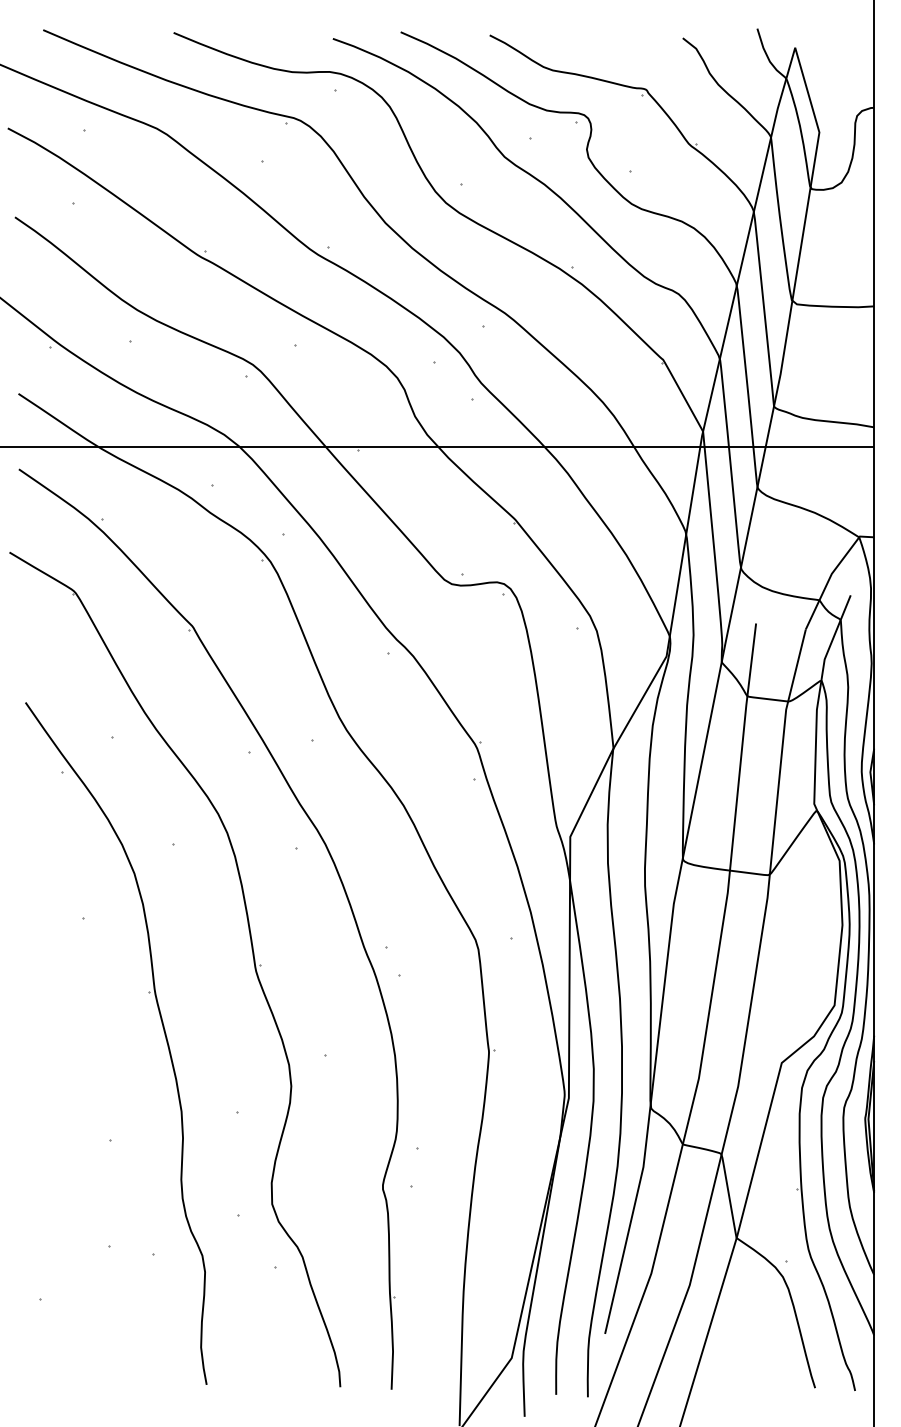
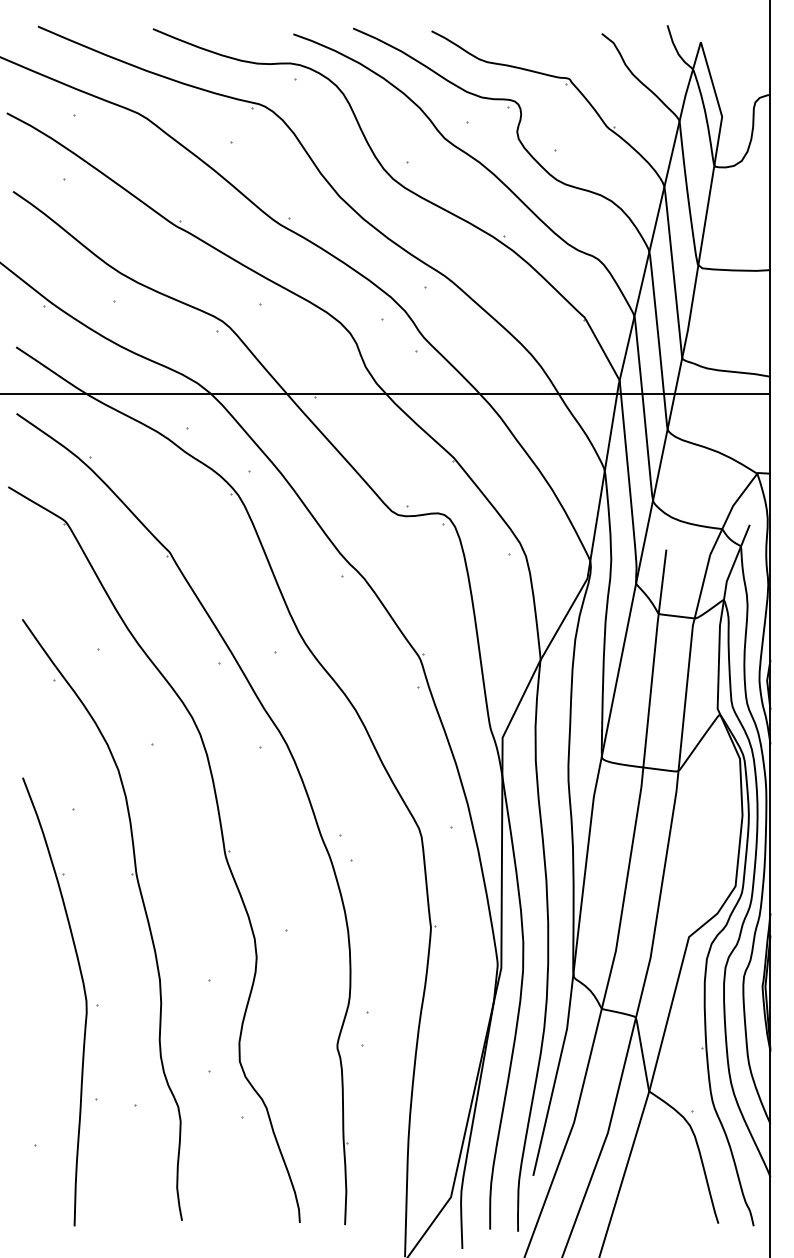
part: (96, 1132) -> (84, 998), added

